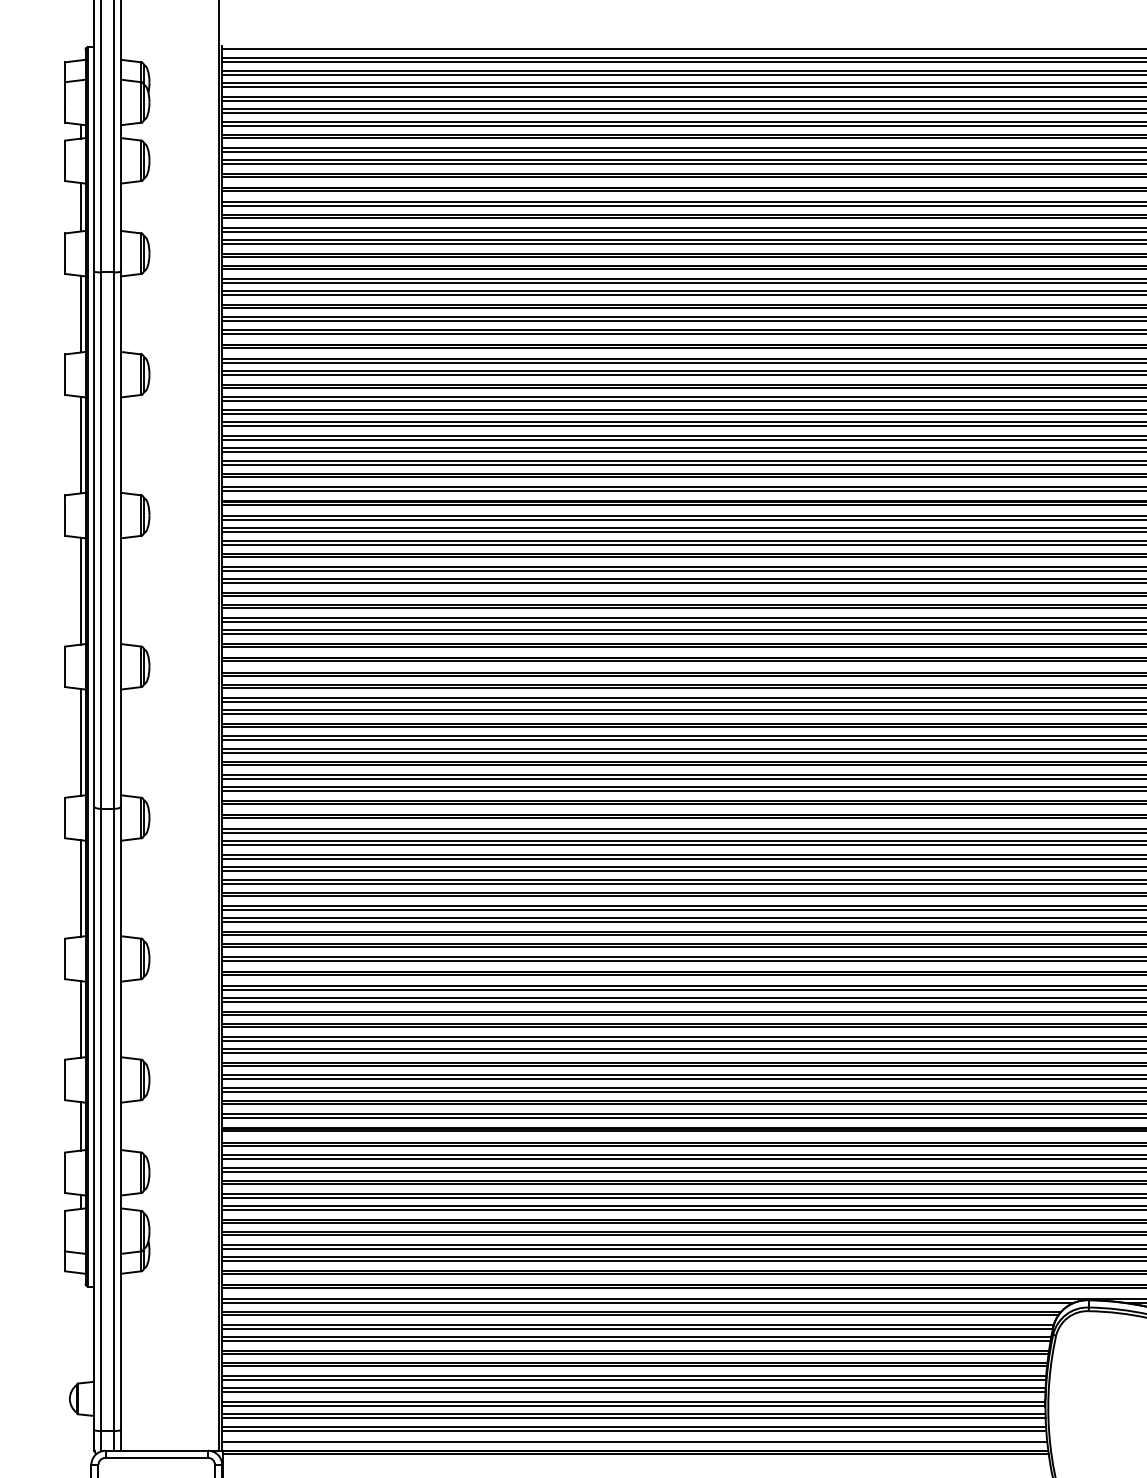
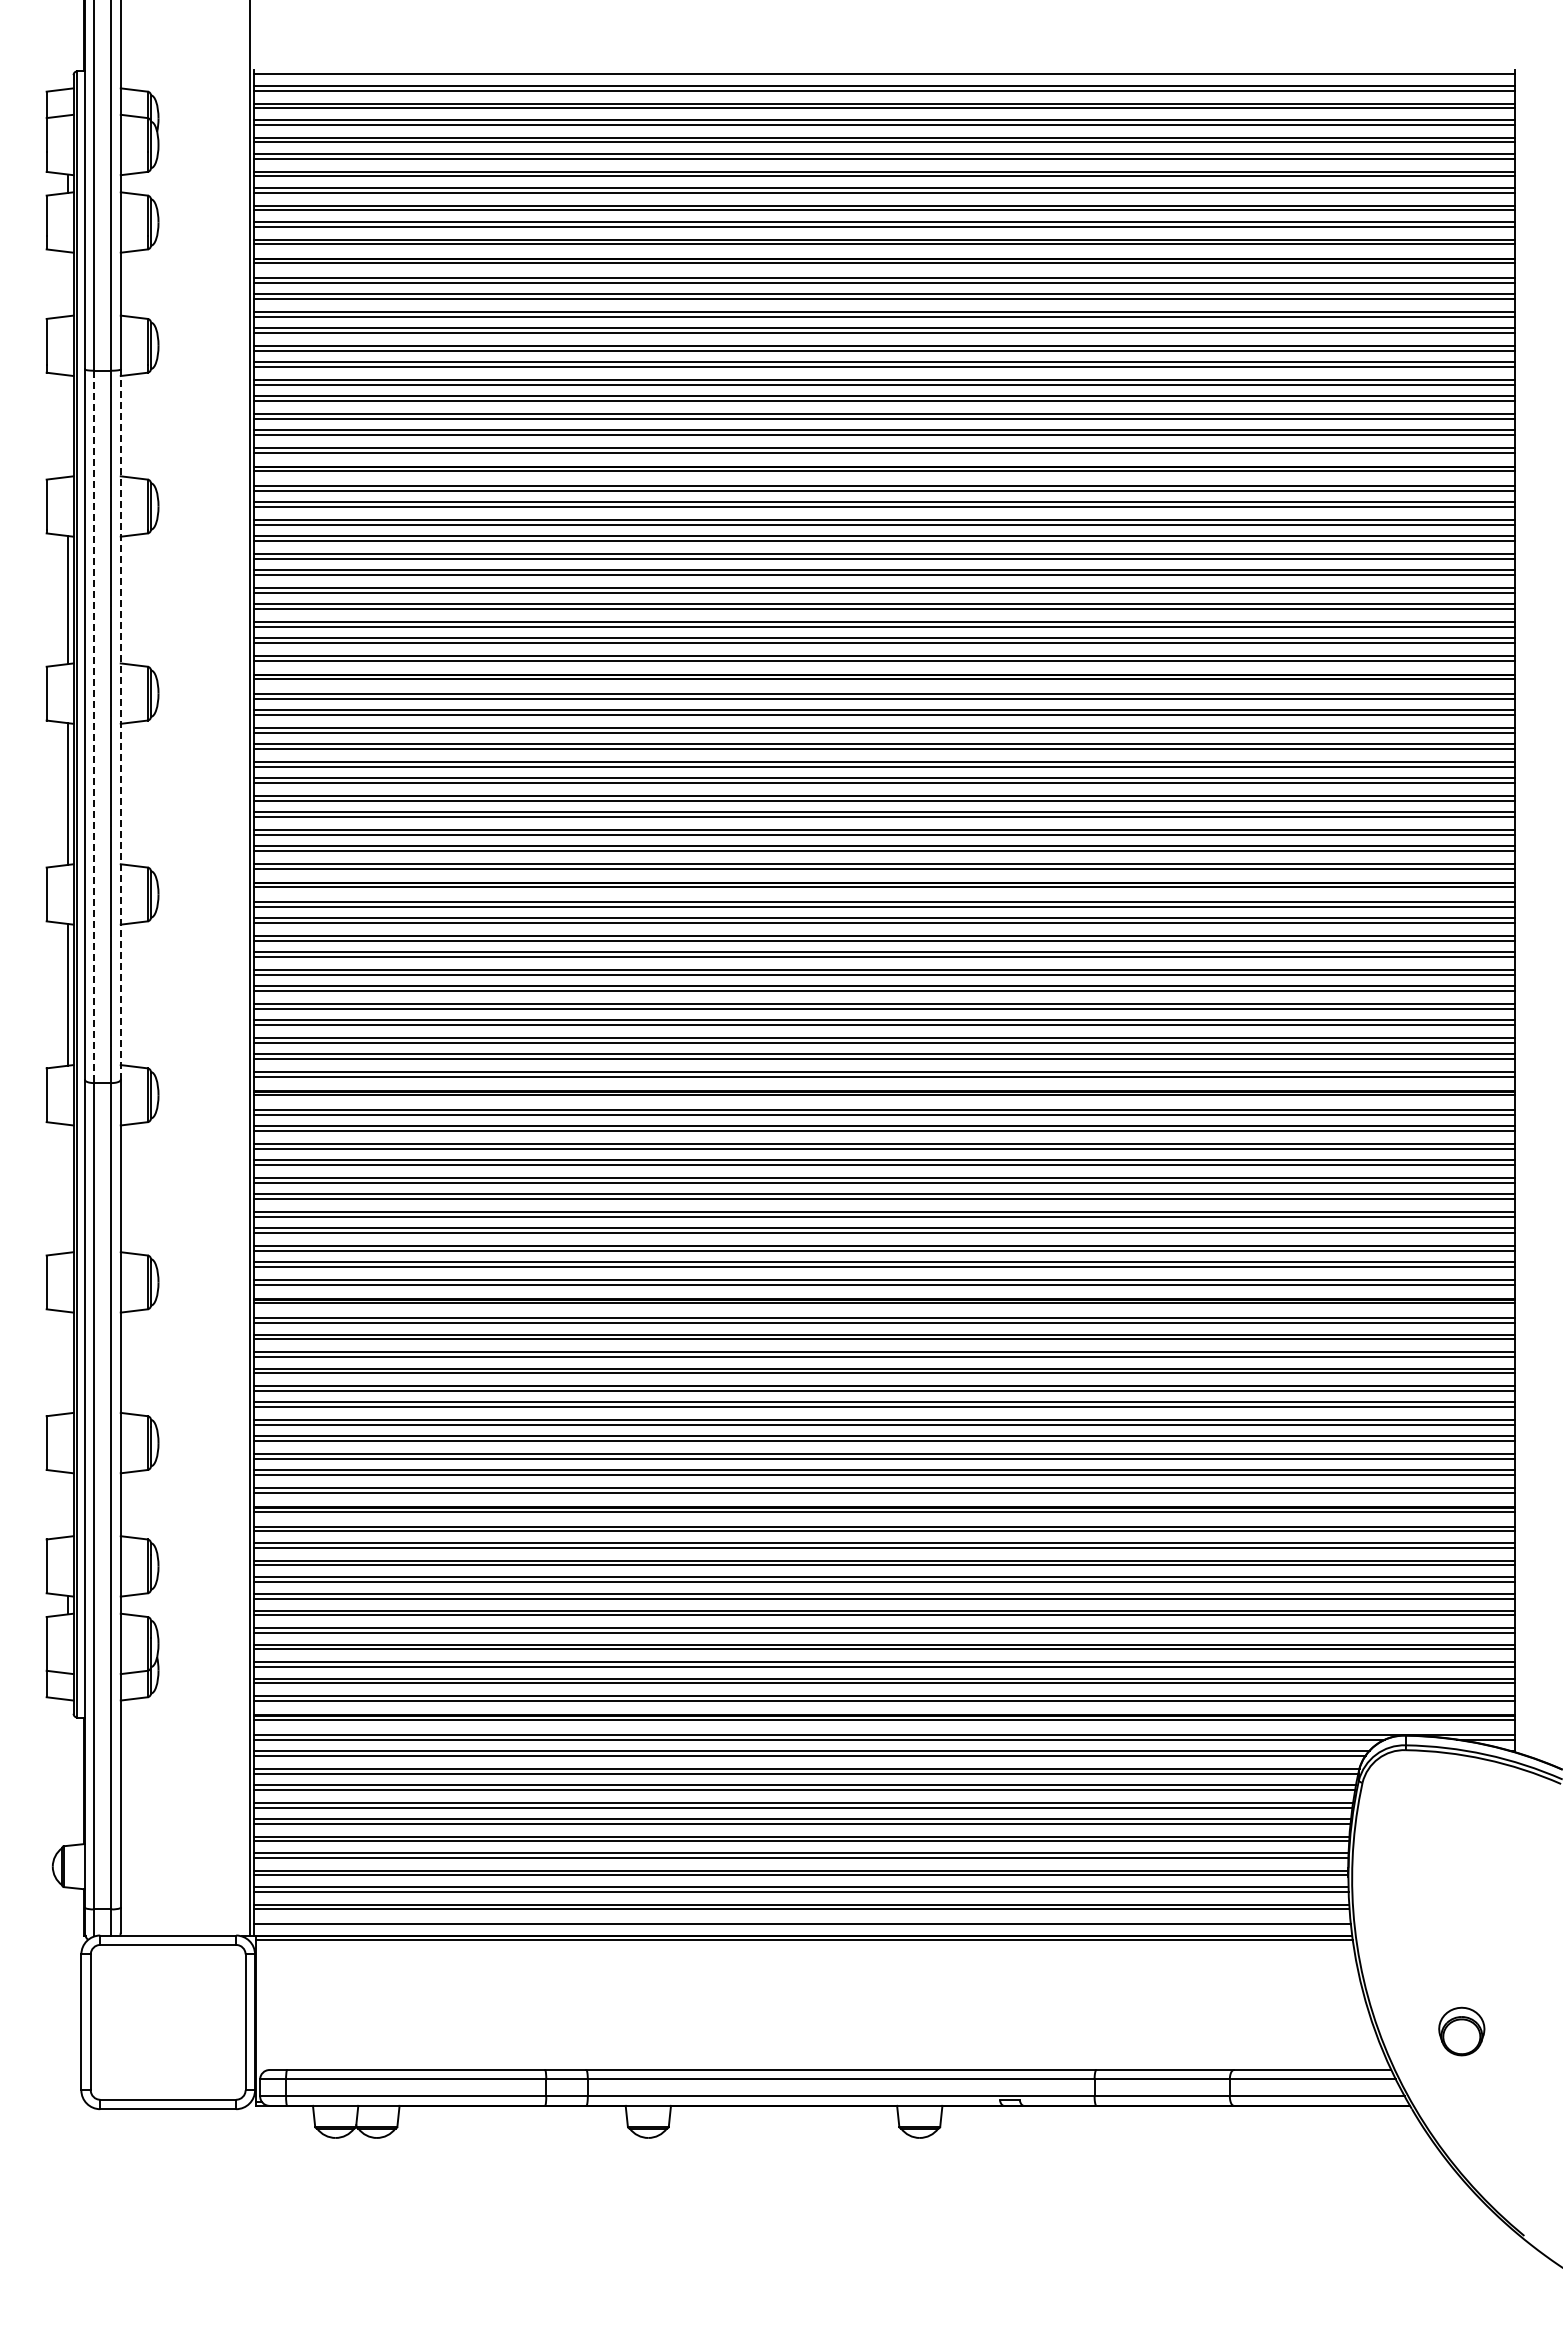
line: (80, 207) -> (67, 284), removed
line: (80, 314) -> (67, 426), removed
line: (120, 539) -> (120, 725), solid -> dashed
line: (101, 541) -> (94, 727), solid -> dashed
line: (80, 888) -> (67, 1188), removed
line: (80, 1019) -> (67, 1362), removed
line: (80, 1126) -> (67, 1504), removed

